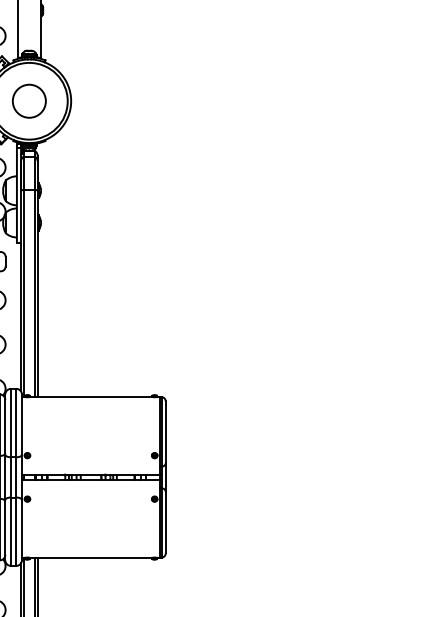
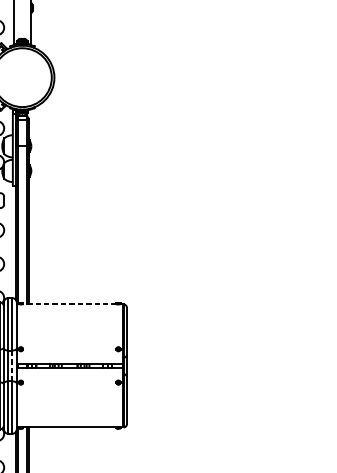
circle: (29, 100) -> (22, 77), removed
line: (91, 397) -> (70, 304), solid -> dashed
line: (16, 476) -> (12, 365), solid -> dashed

